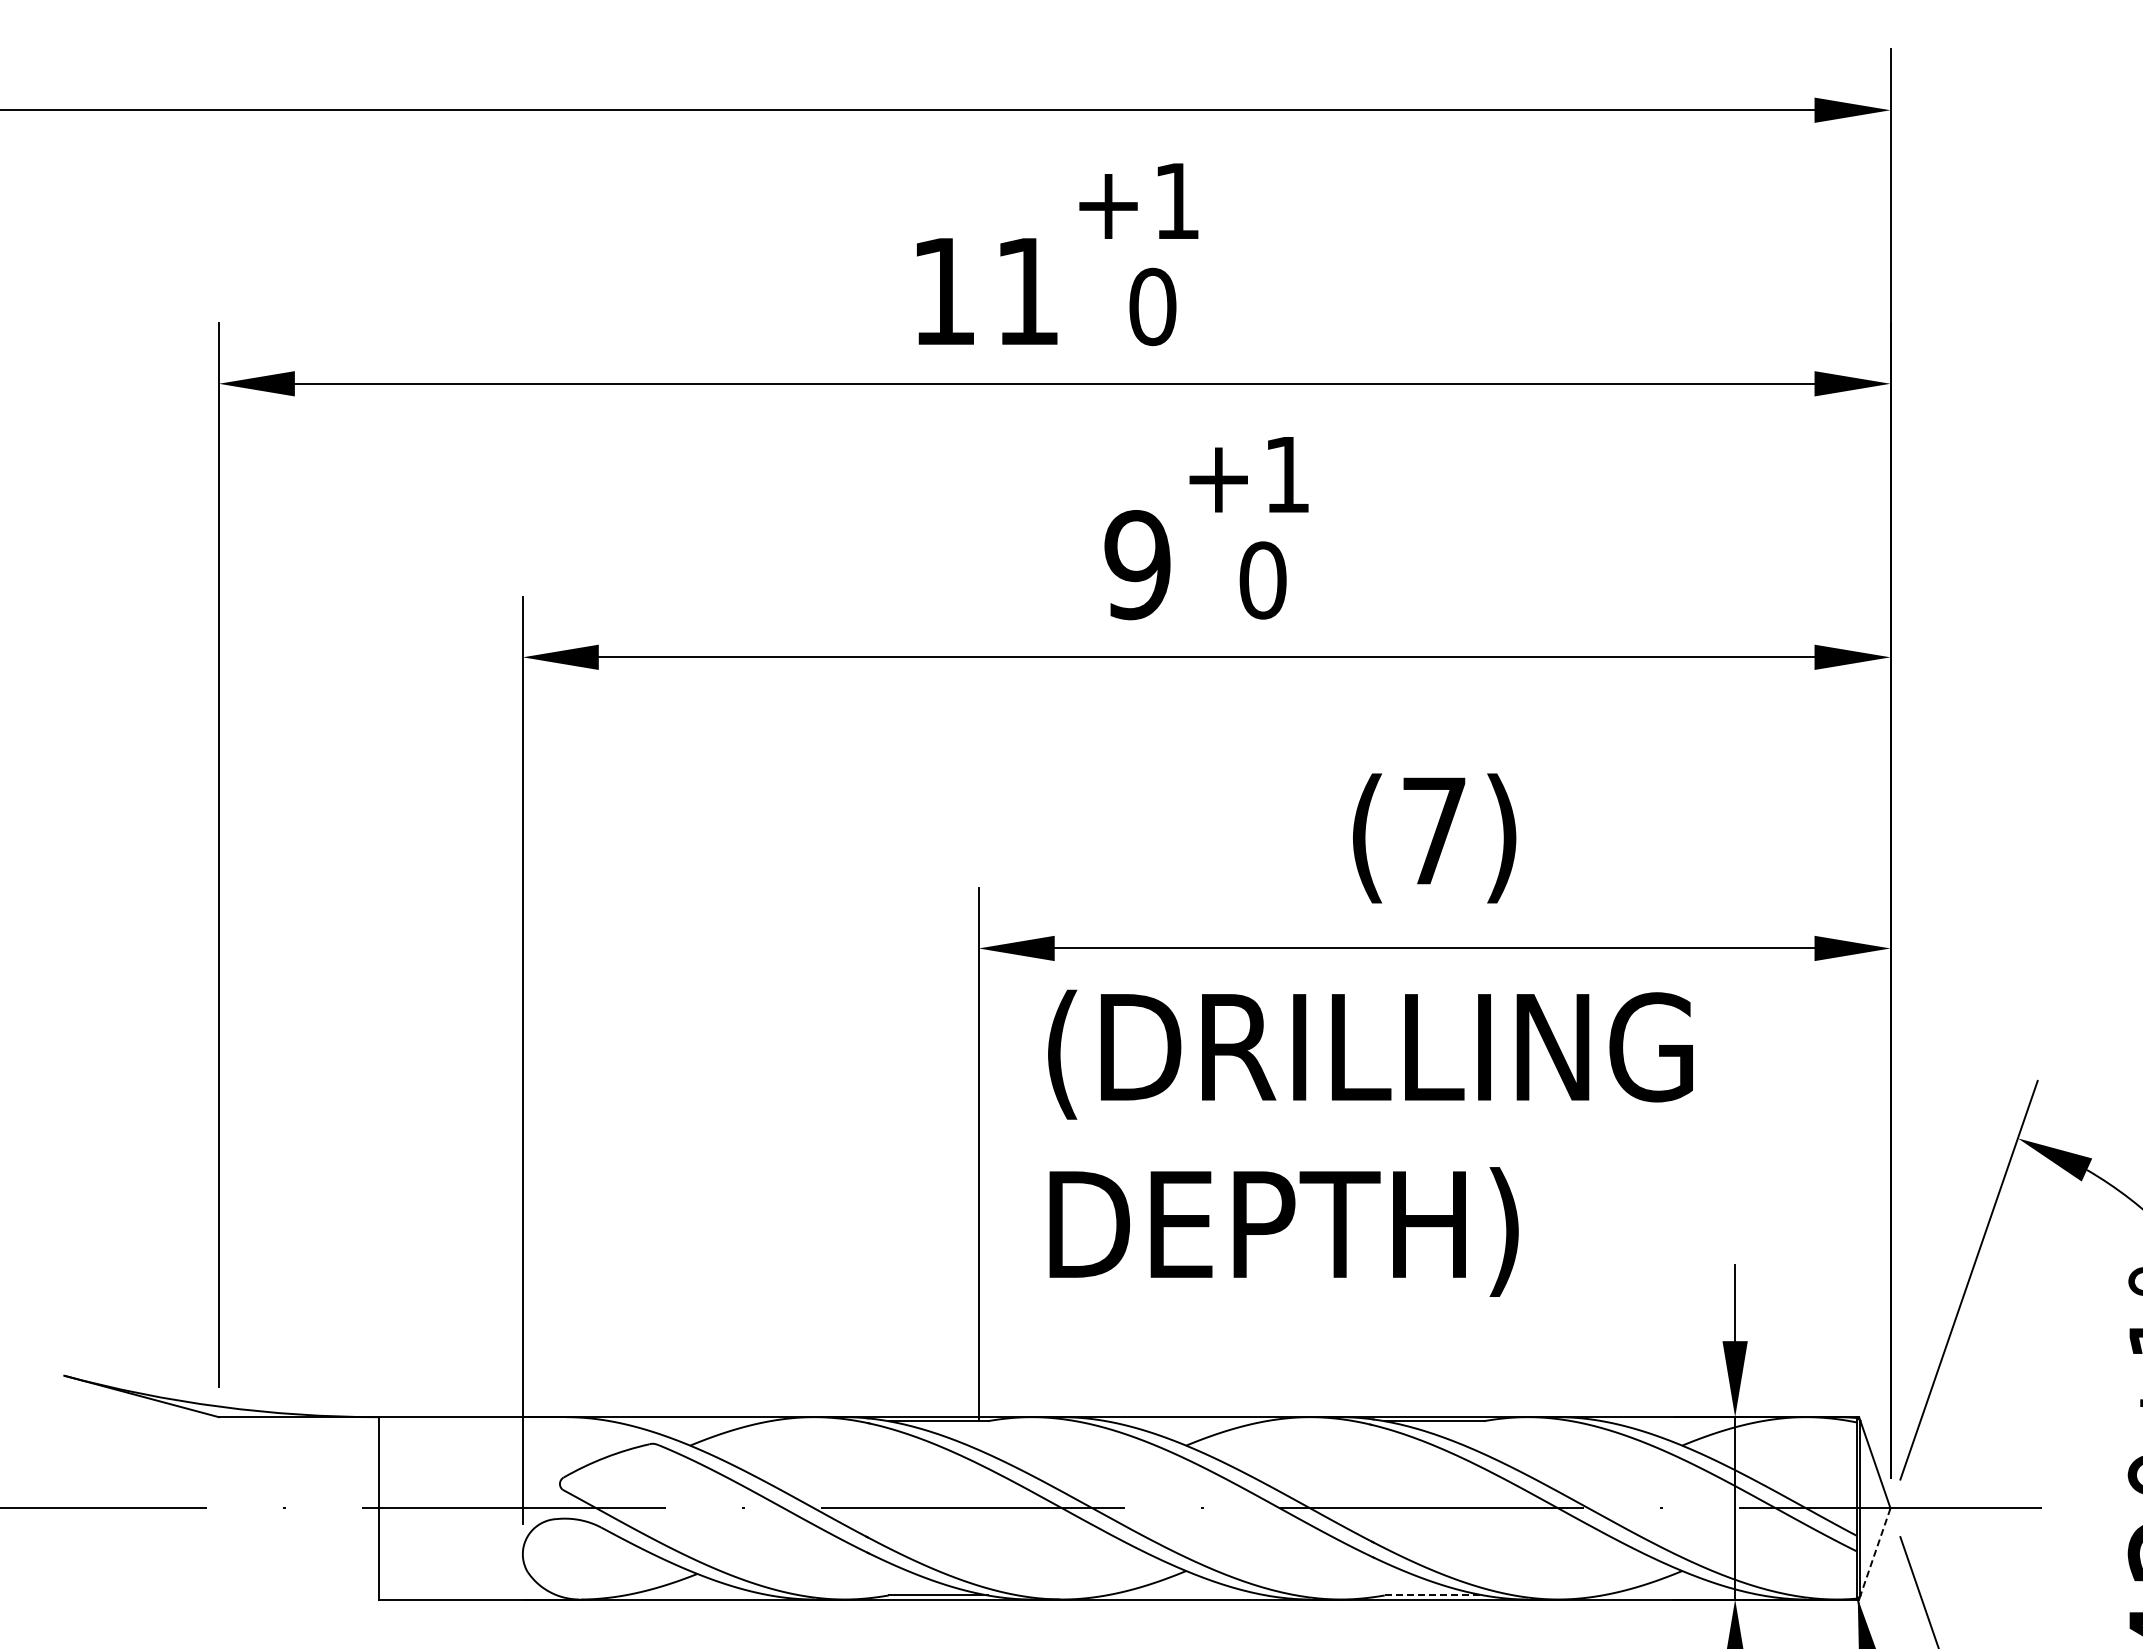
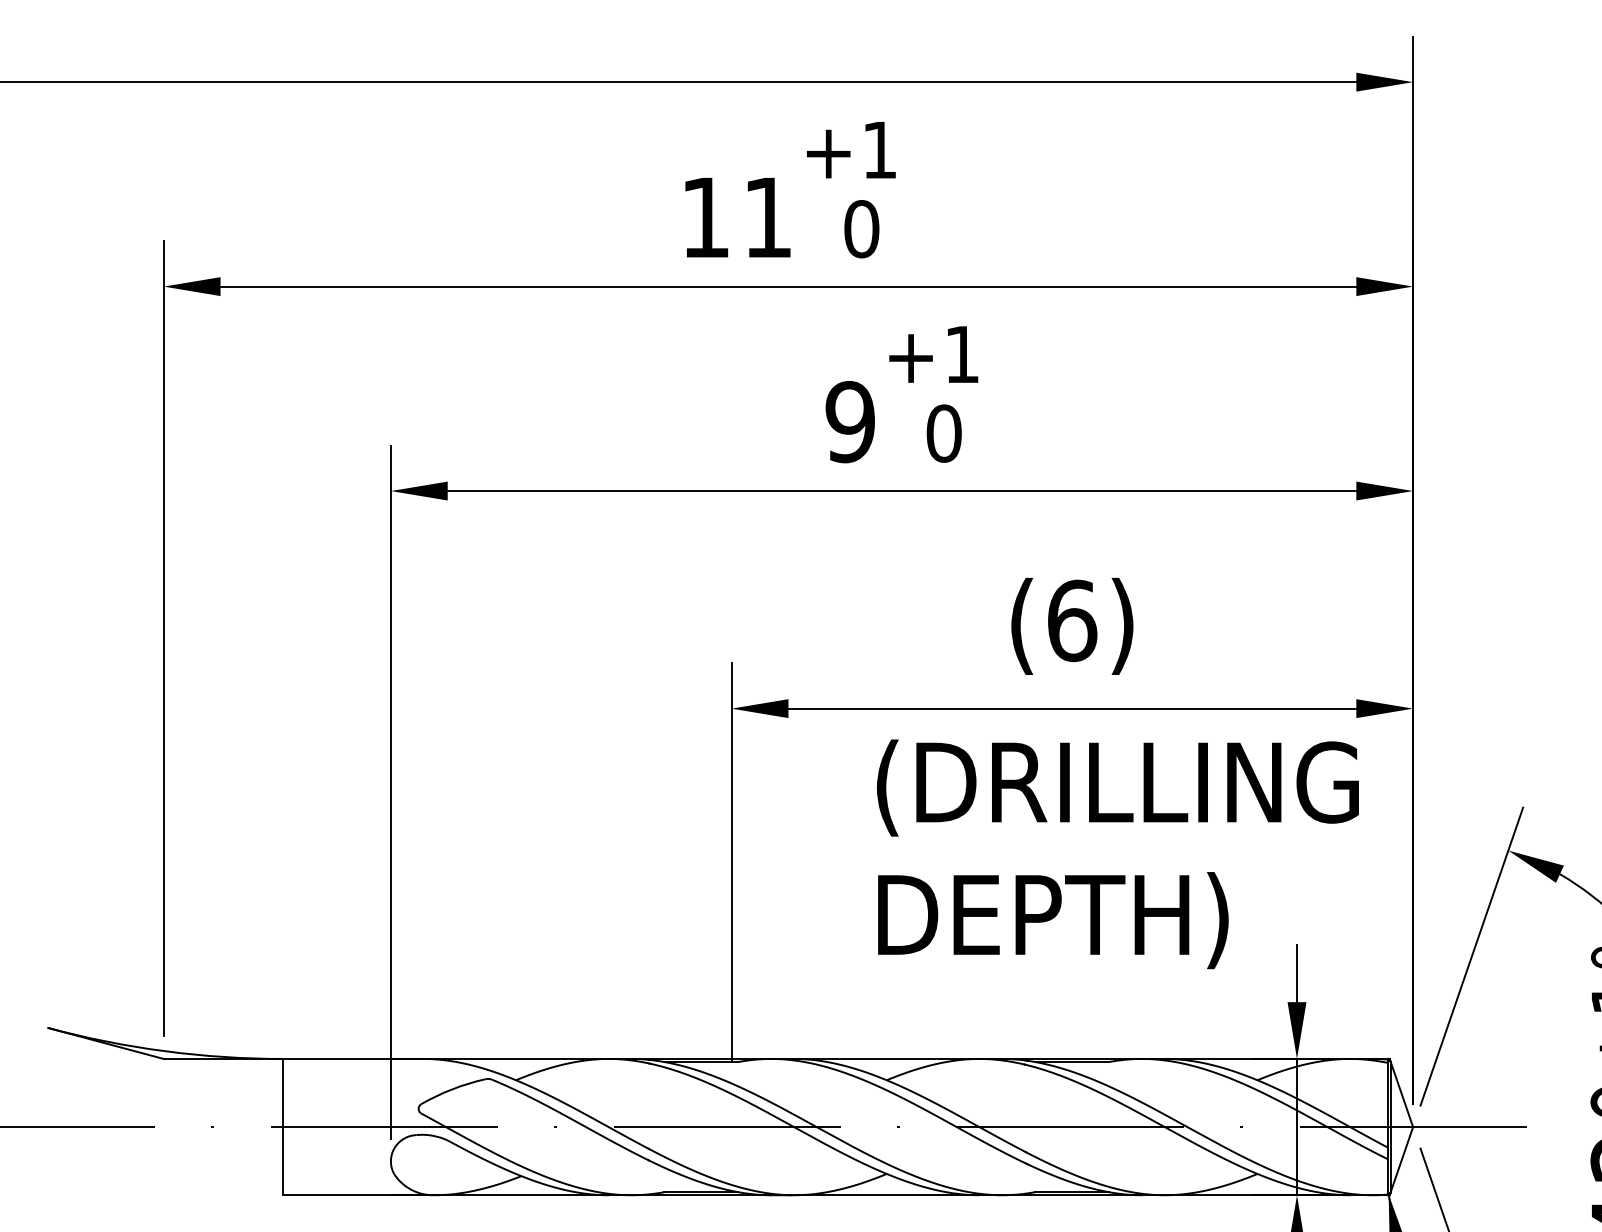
text: (1435, 831) -> (1073, 621), (7) -> (6)
text: (1370, 1142) -> (1117, 853), moved
line: (1875, 1552) -> (1401, 1160), dashed -> solid
line: (1434, 1595) -> (1072, 1192), dashed -> solid

